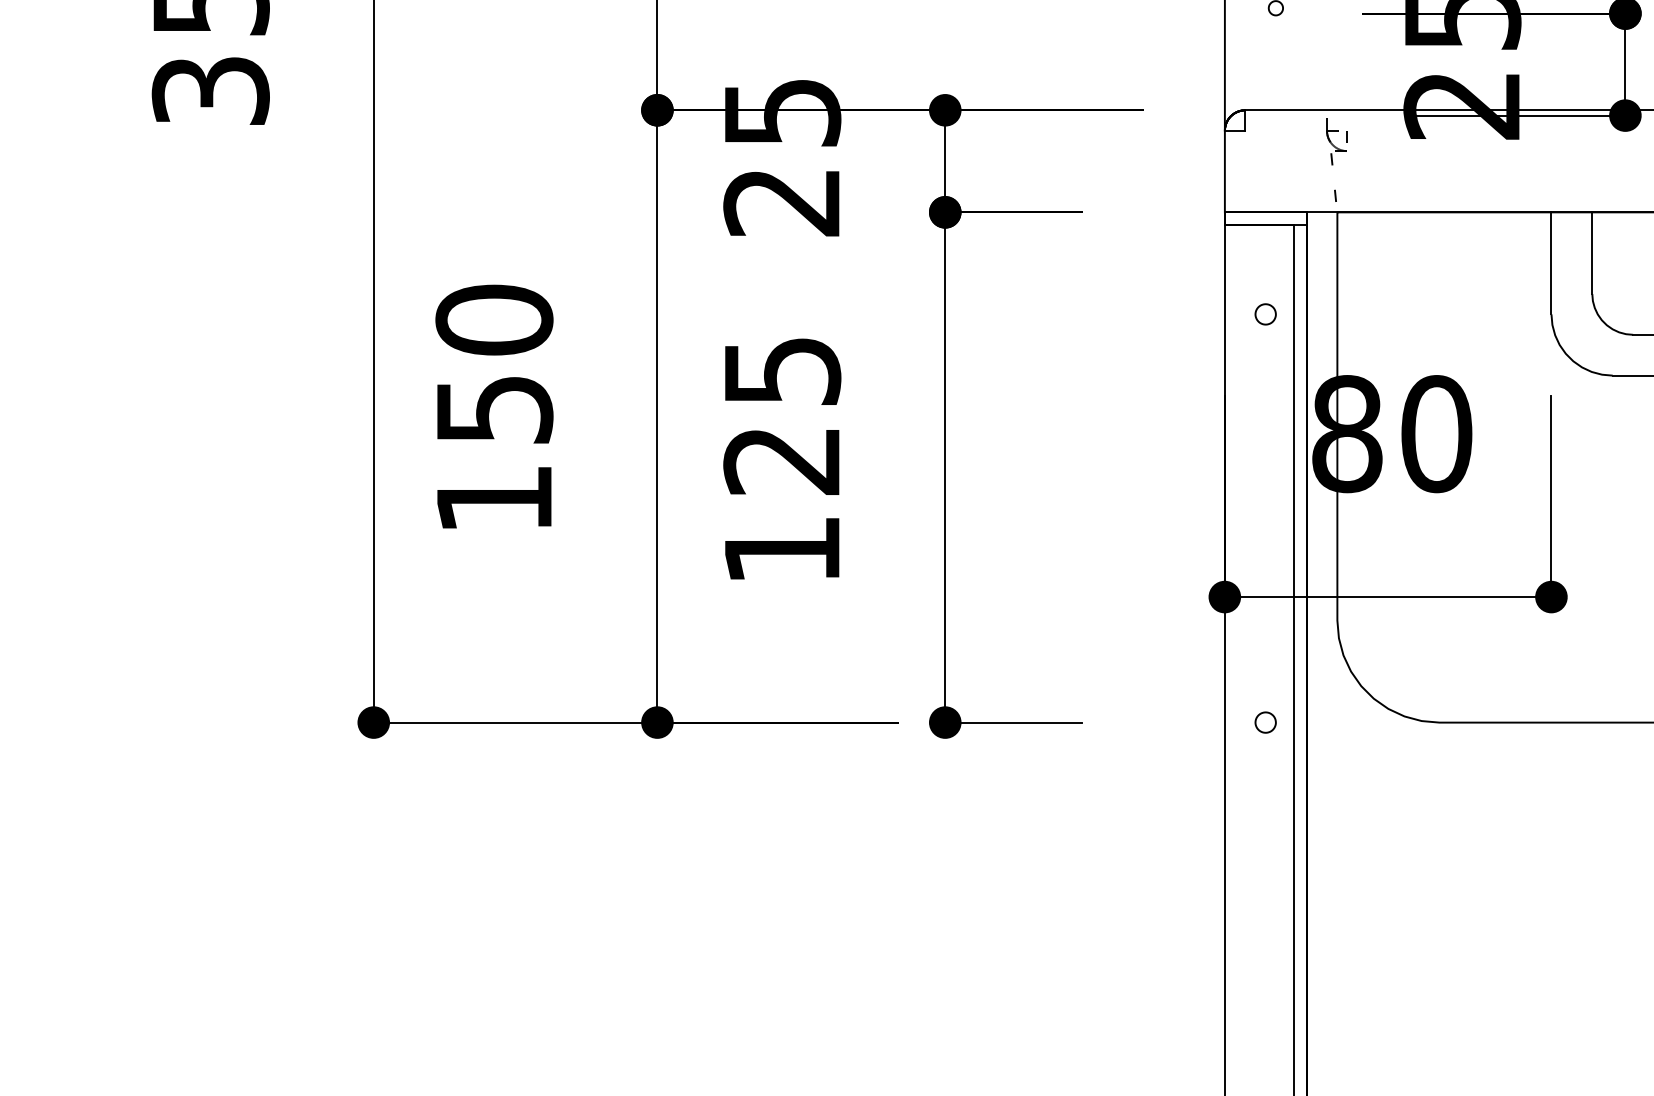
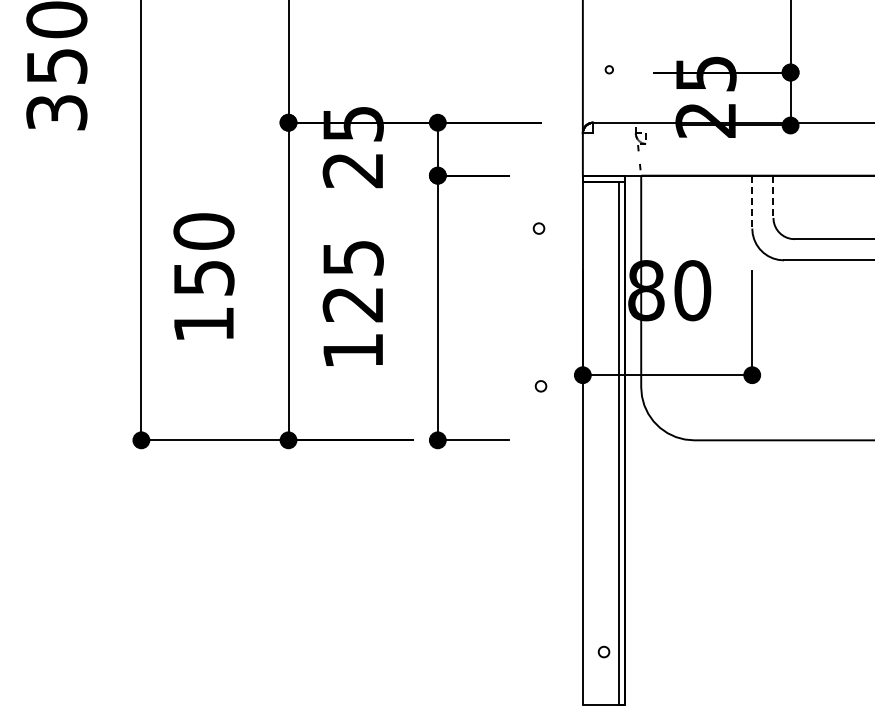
line: (1592, 254) -> (773, 197), solid -> dashed
line: (1551, 264) -> (752, 202), solid -> dashed
part: (1264, 314) -> (538, 228), moved
part: (1264, 722) -> (540, 386), moved

